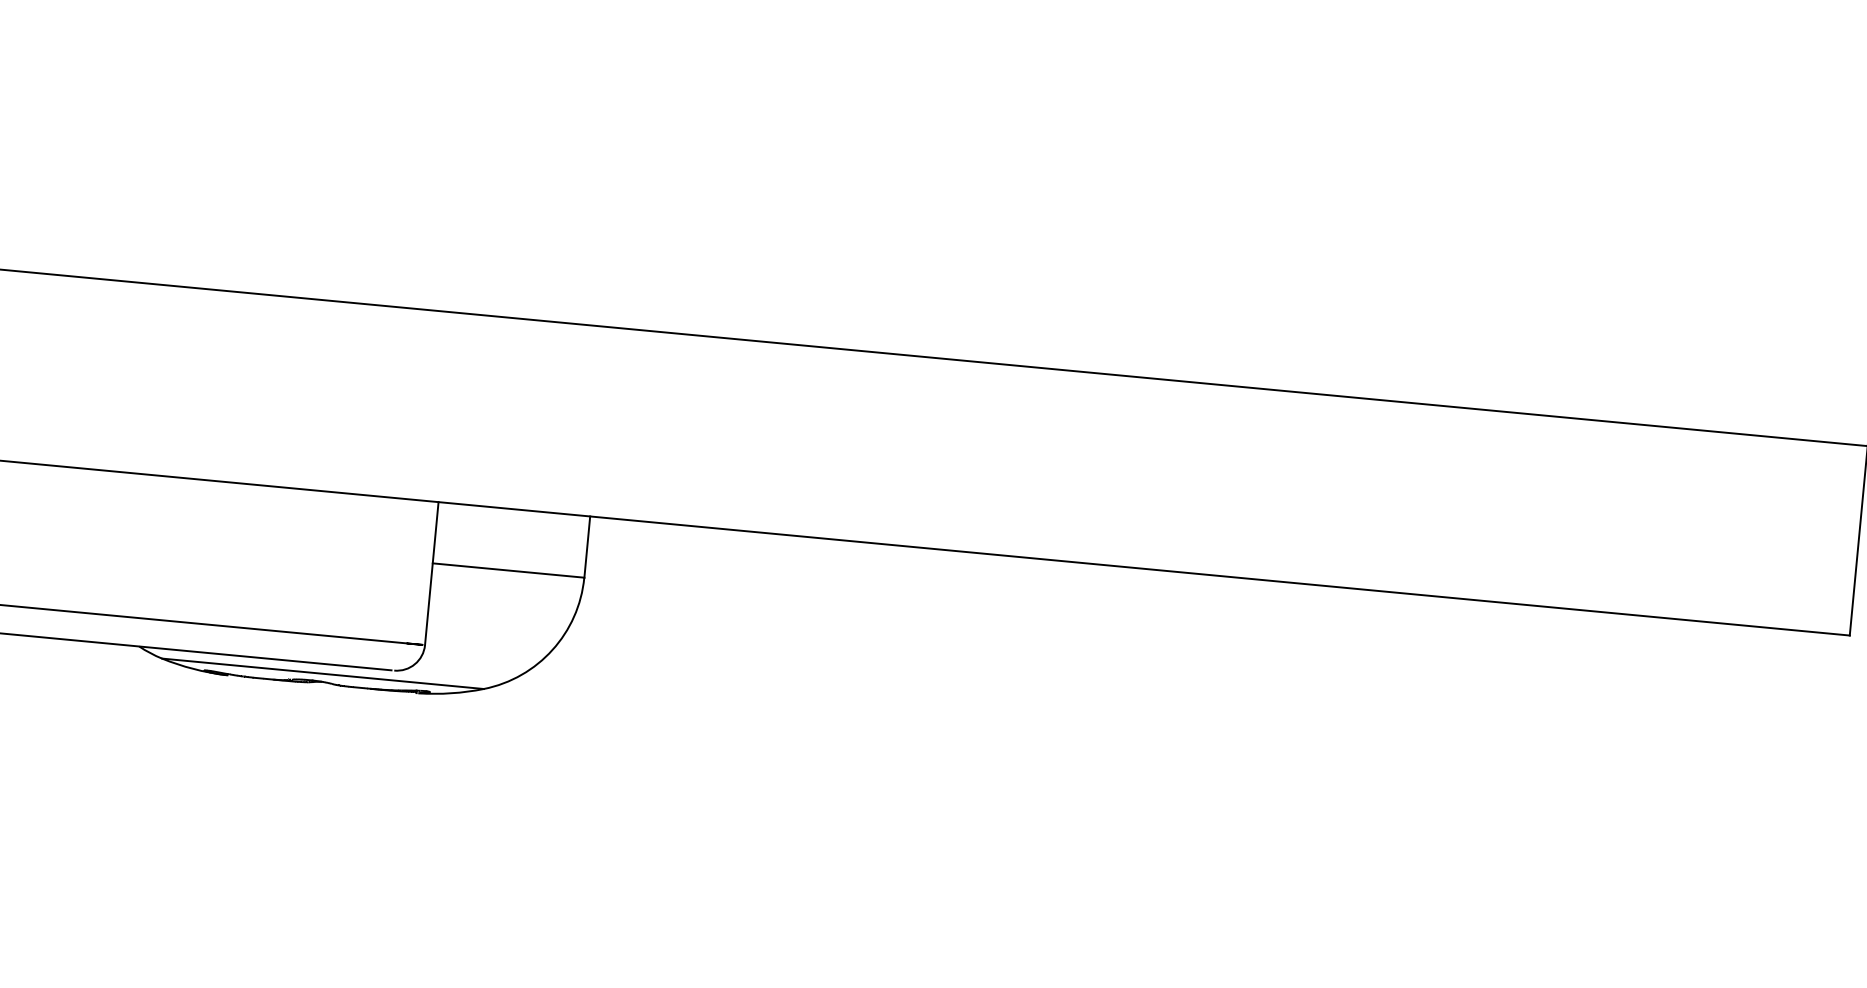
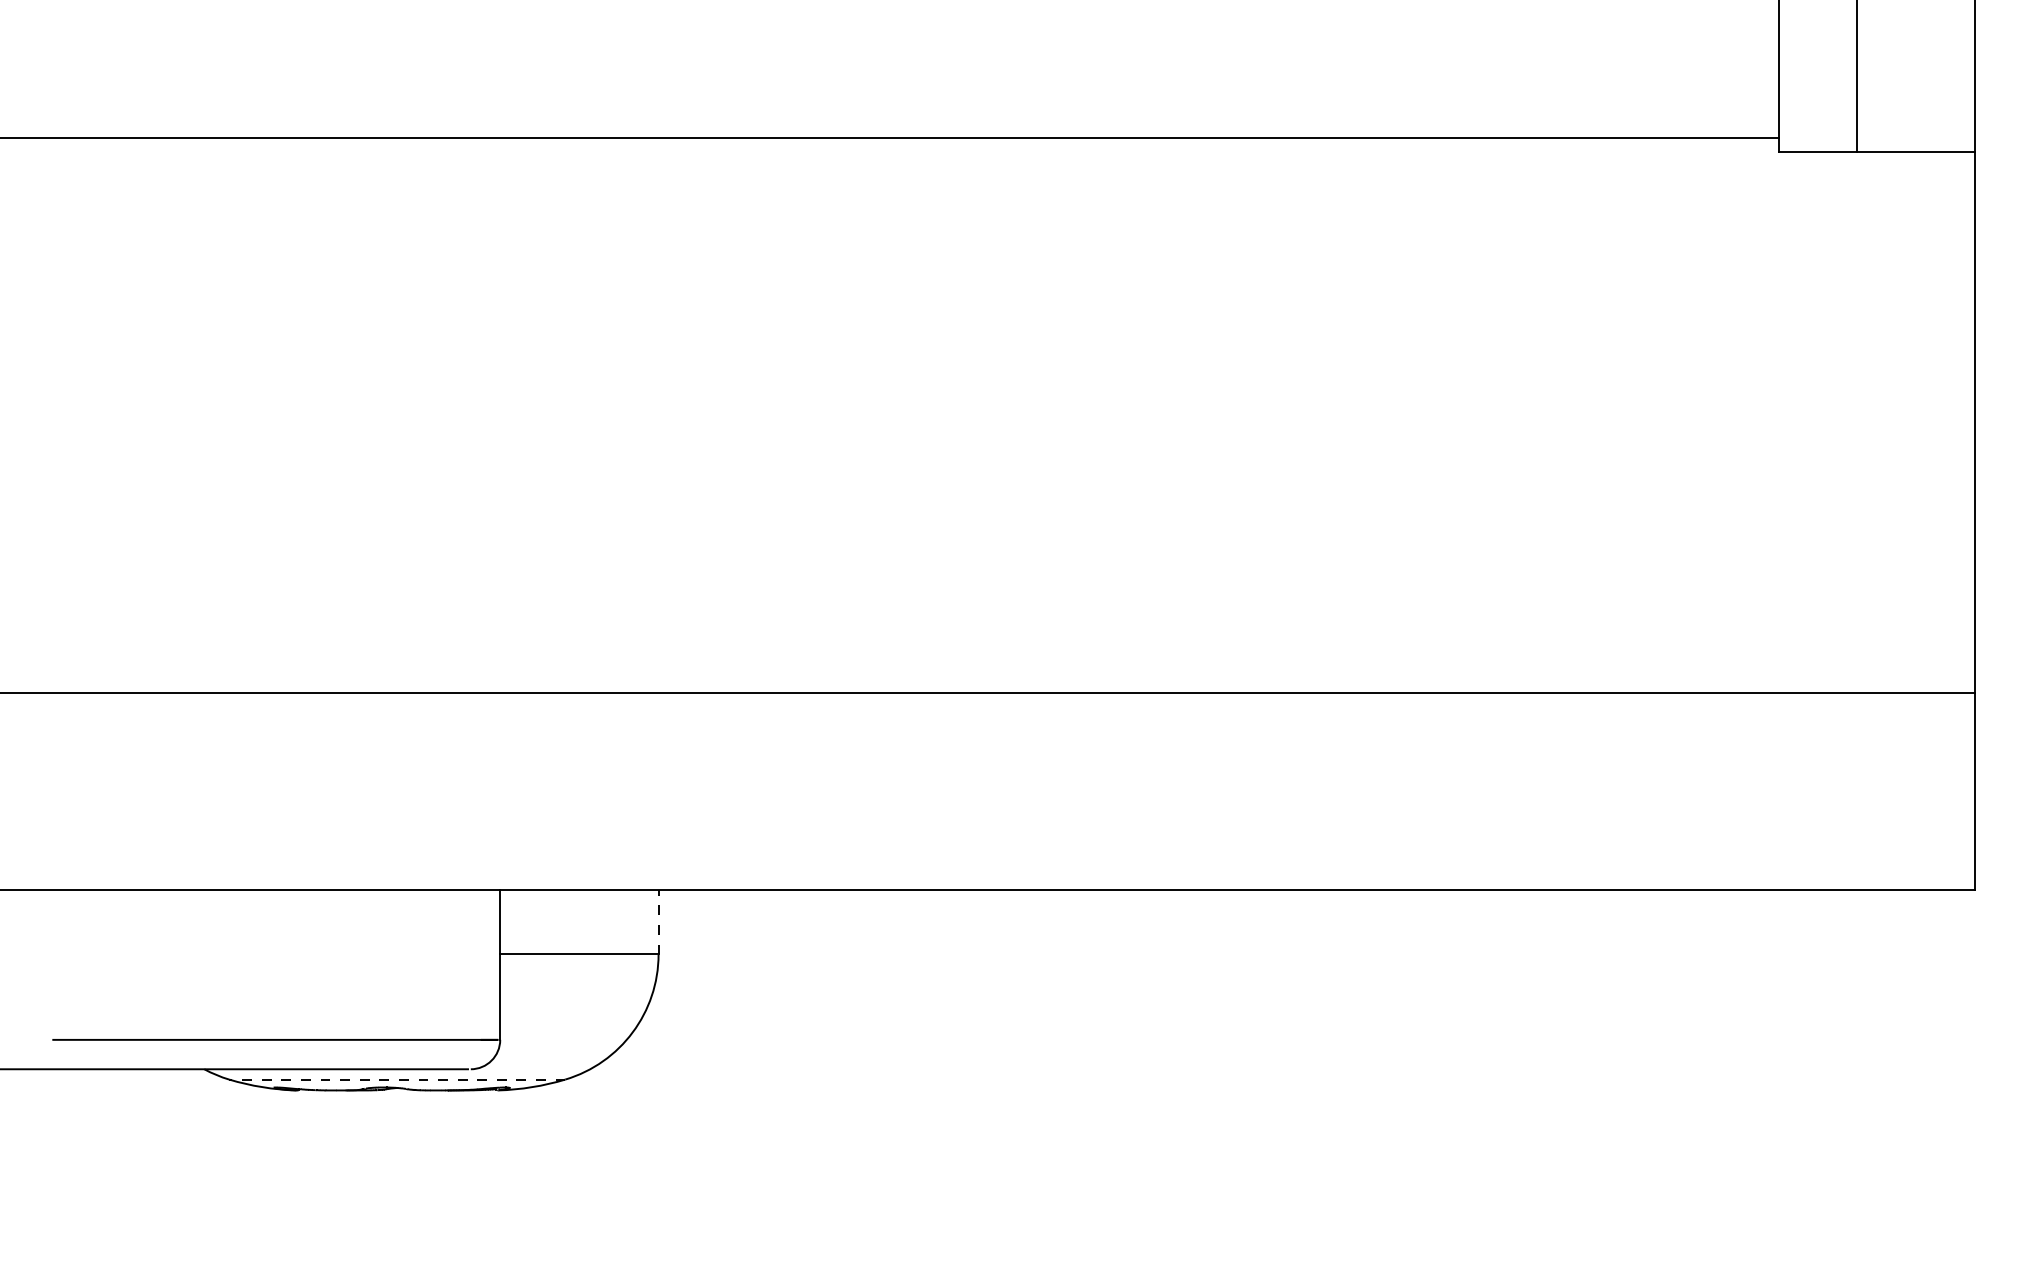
line: (587, 547) -> (658, 922), solid -> dashed
line: (322, 673) -> (396, 1079), solid -> dashed

